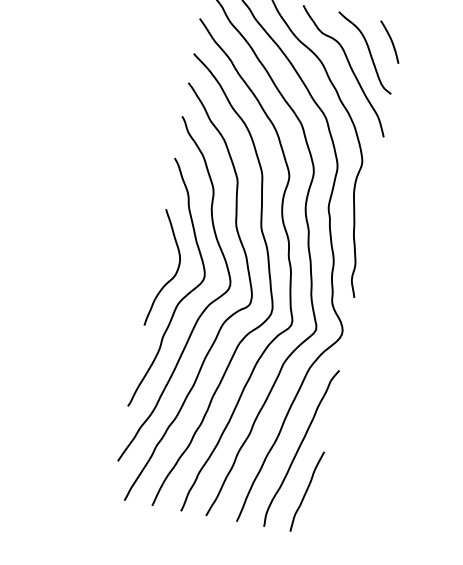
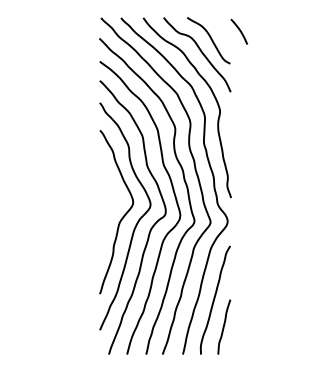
curve: (390, 41) -> (239, 31), moved
curve: (174, 272) -> (113, 203), removed

